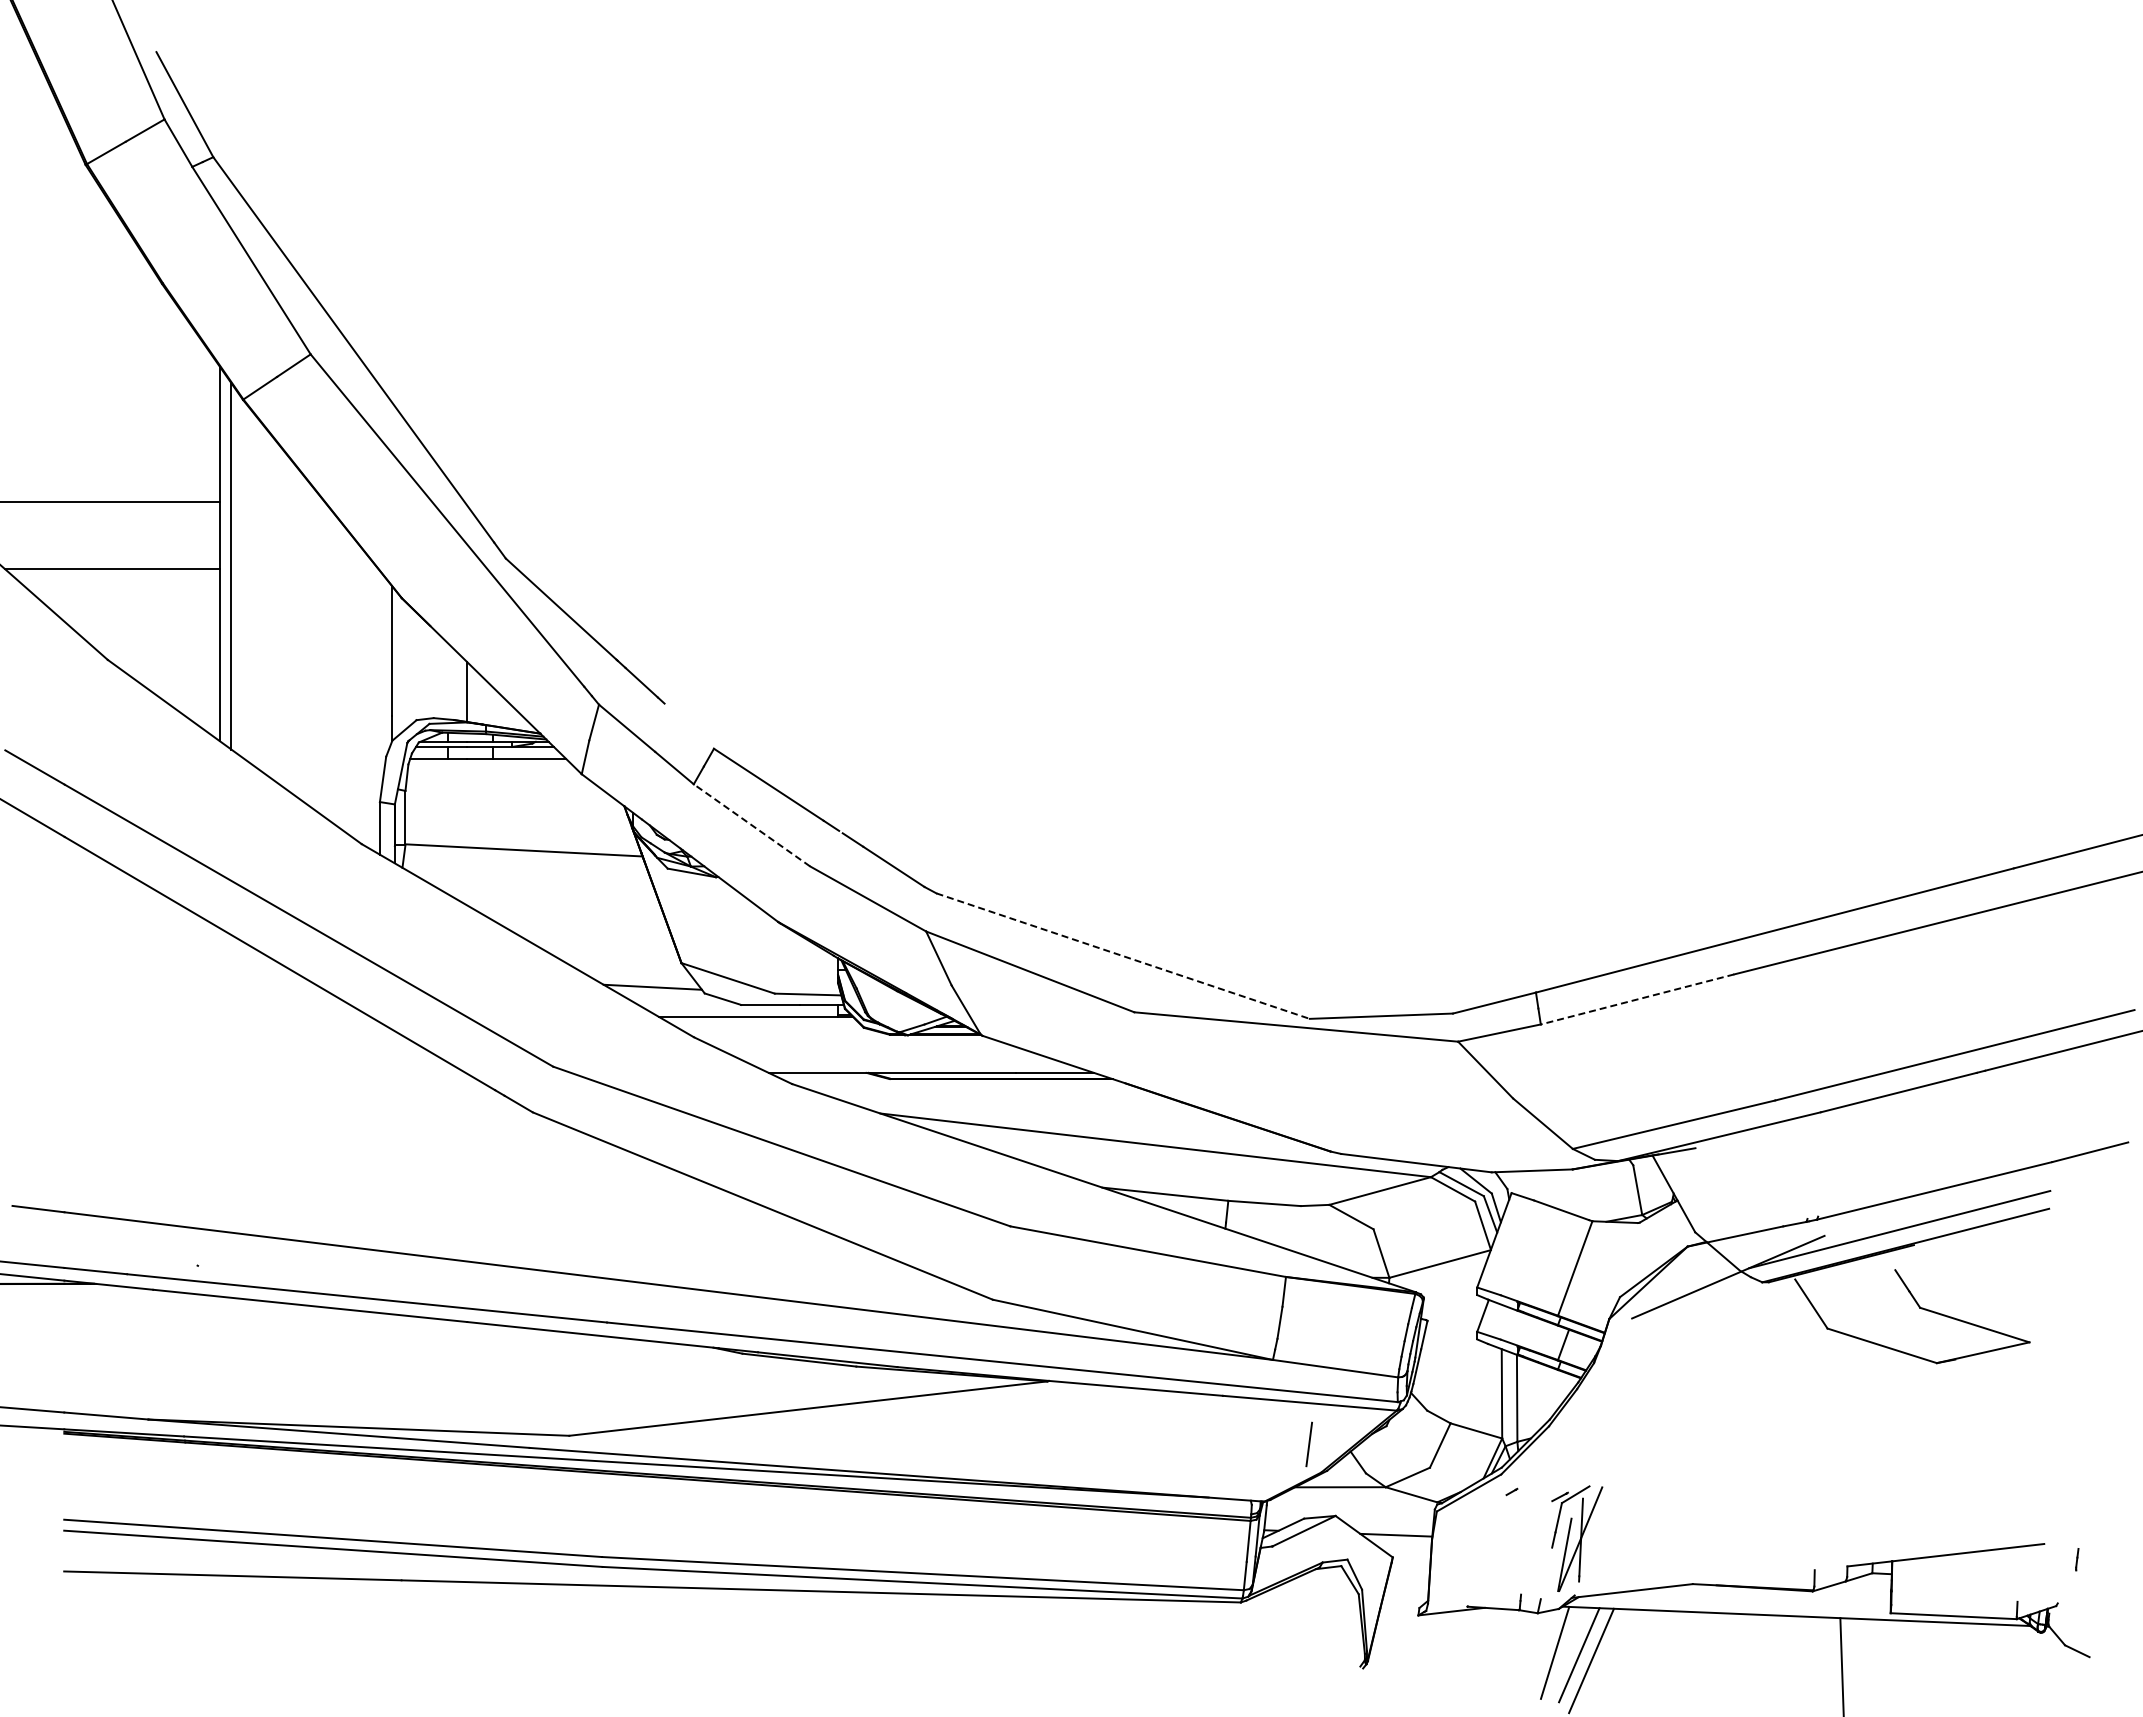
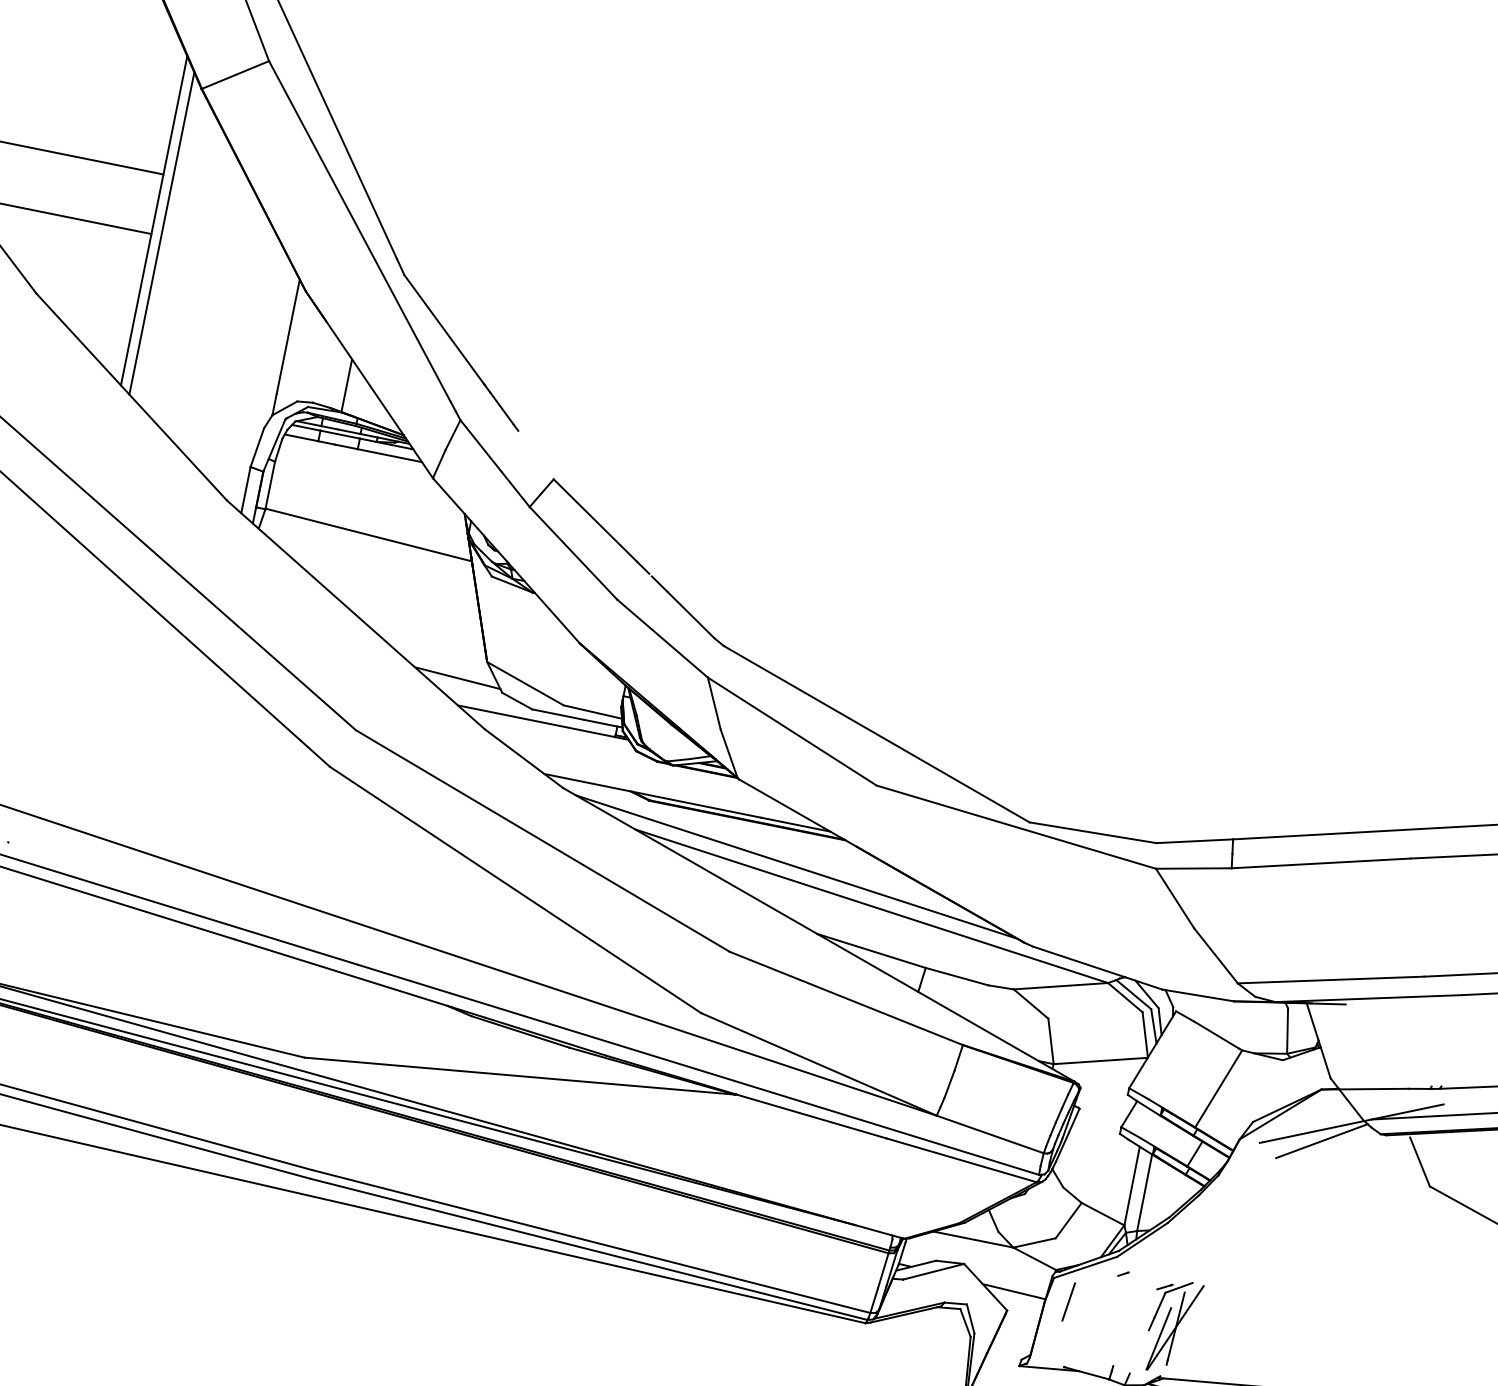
line: (751, 825) -> (573, 553), dashed -> solid
line: (1123, 956) -> (876, 734), dashed -> solid
line: (1637, 999) -> (1321, 863), dashed -> solid
line: (1065, 1118) -> (797, 866), added
line: (1699, 1302) -> (1321, 1140), added
line: (1308, 1444) -> (1068, 1301), moved

